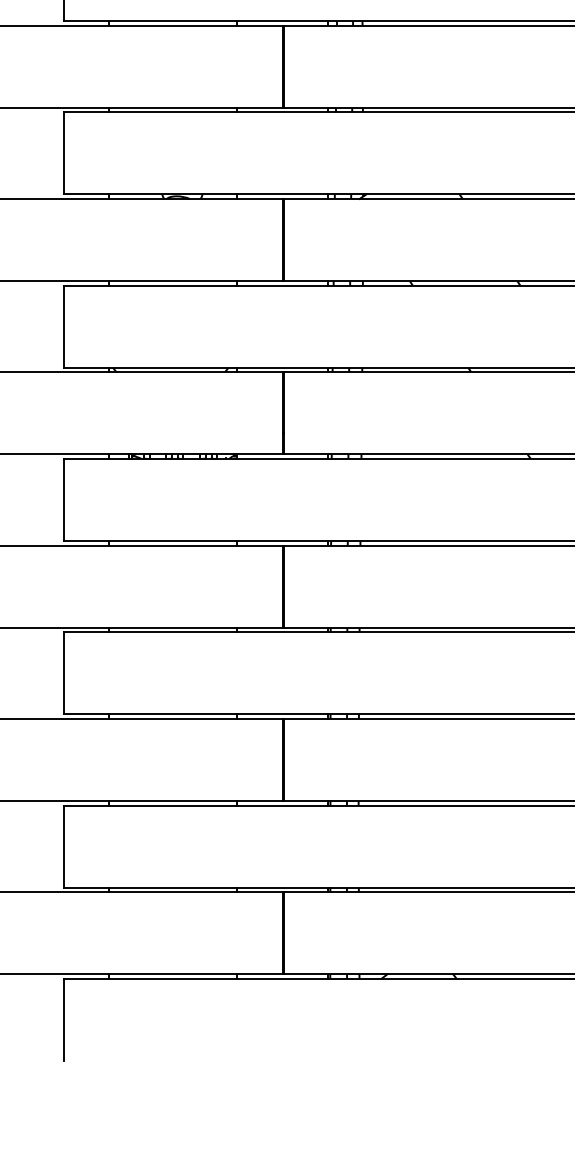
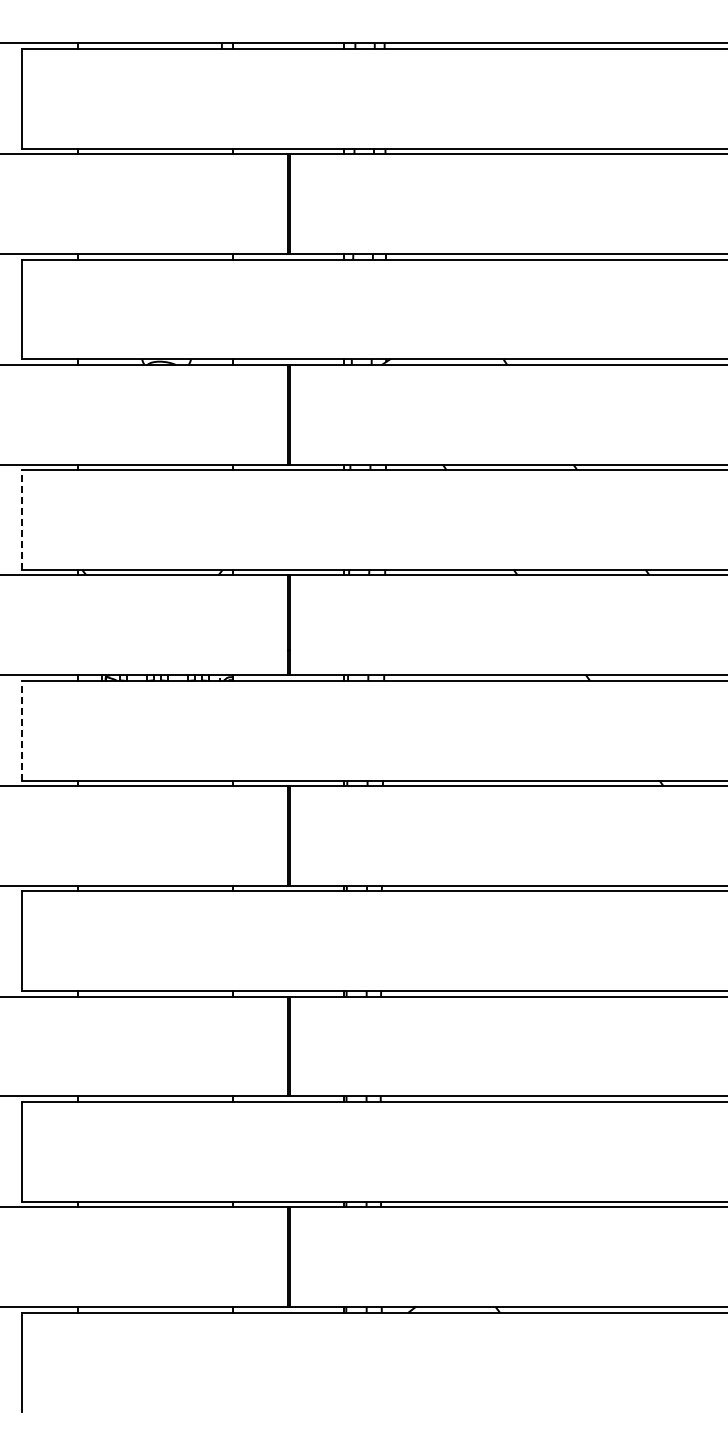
line: (63, 327) -> (22, 520), solid -> dashed
line: (63, 499) -> (22, 730), solid -> dashed

